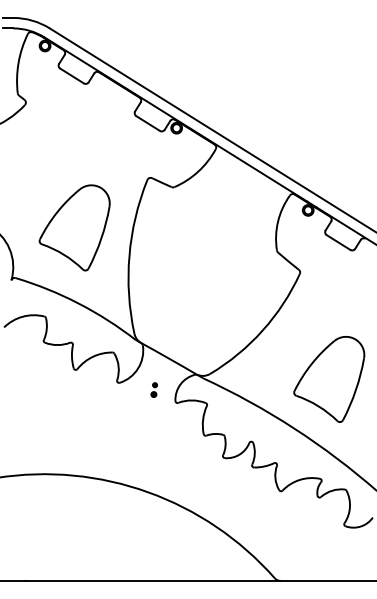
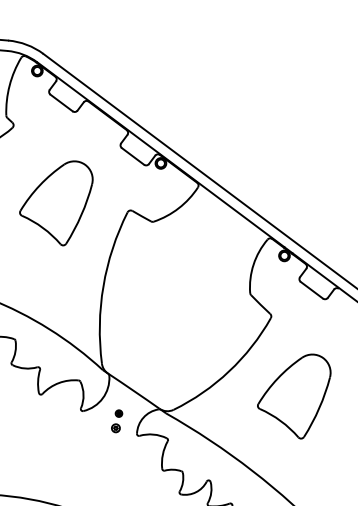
part: (74, 227) -> (55, 201), moved
part: (329, 379) -> (293, 395), moved
part: (153, 389) -> (116, 420), size x1.6

